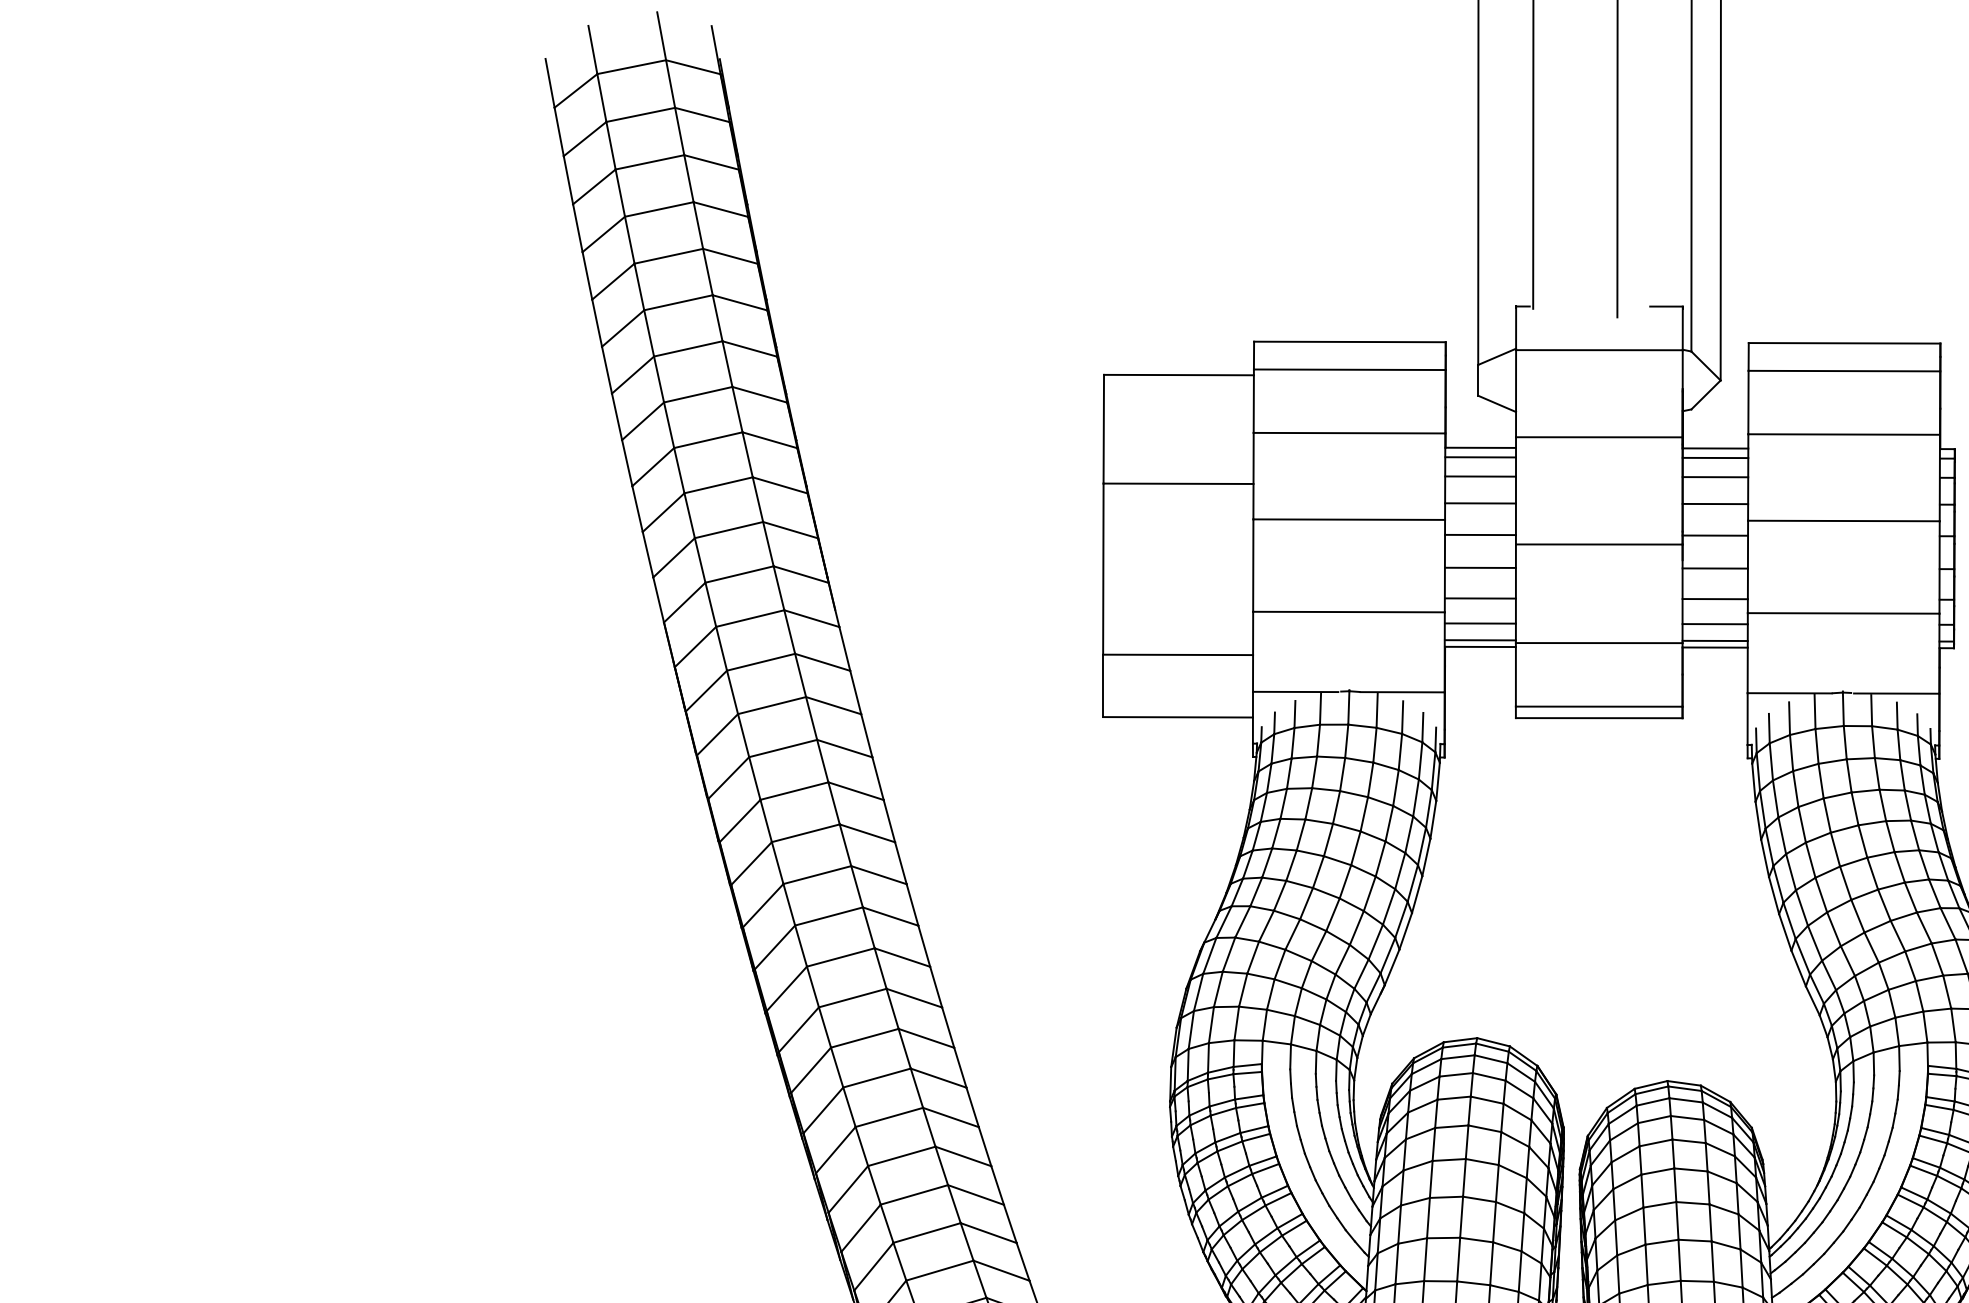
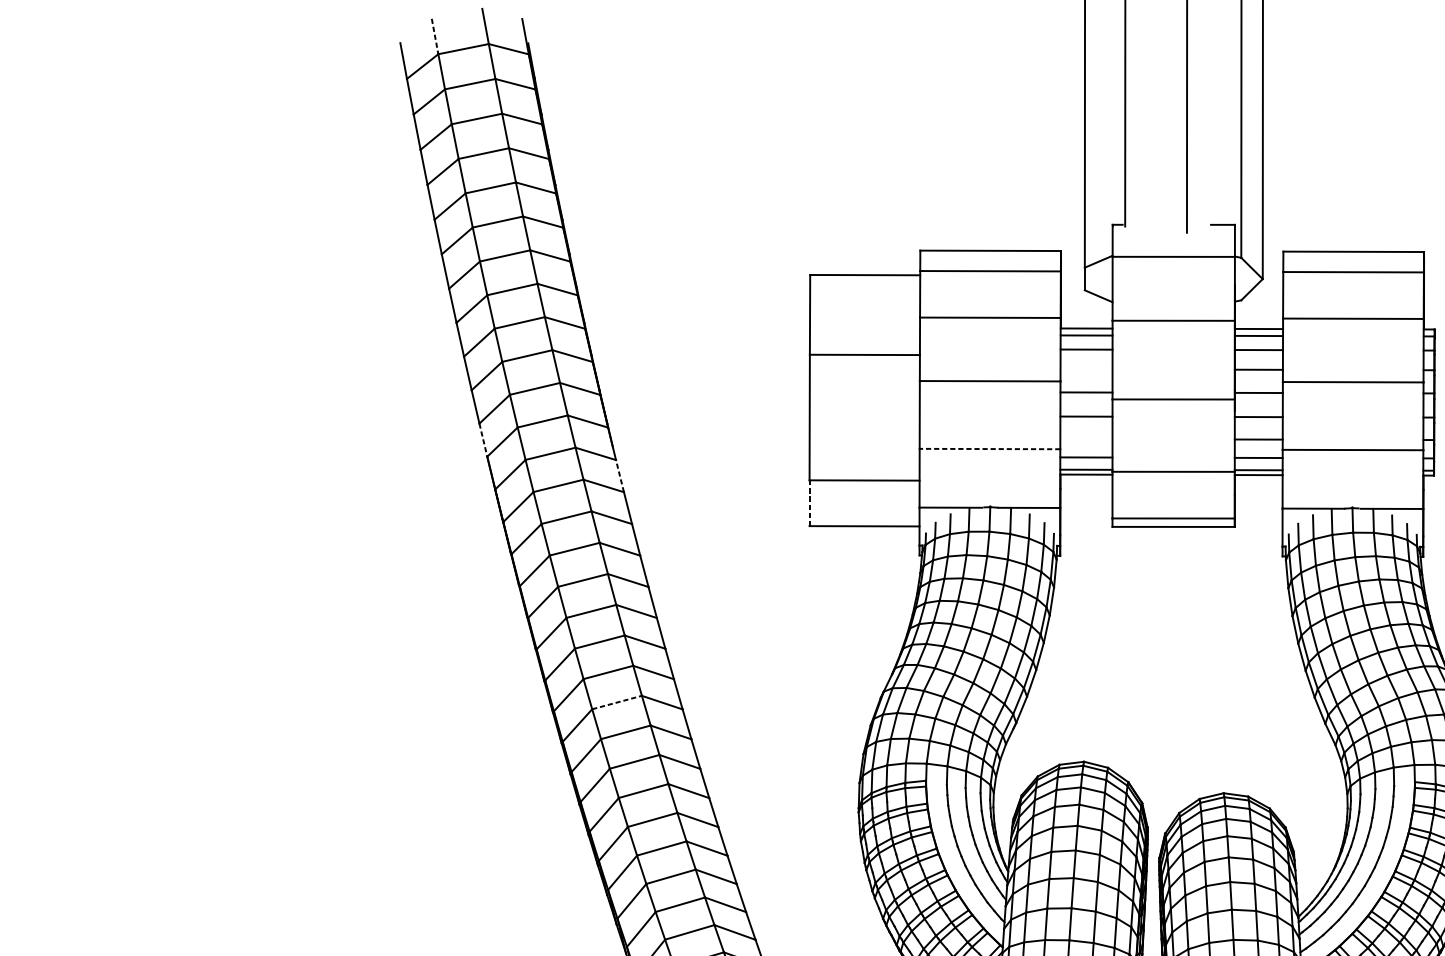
line: (592, 50) -> (434, 36), solid -> dashed
line: (1480, 503) -> (1086, 369), removed
line: (1479, 598) -> (1085, 439), removed
line: (658, 600) -> (483, 440), solid -> dashed
line: (1348, 612) -> (989, 449), solid -> dashed
line: (844, 648) -> (619, 475), solid -> dashed
line: (1103, 686) -> (809, 503), solid -> dashed
line: (841, 957) -> (617, 702), solid -> dashed

